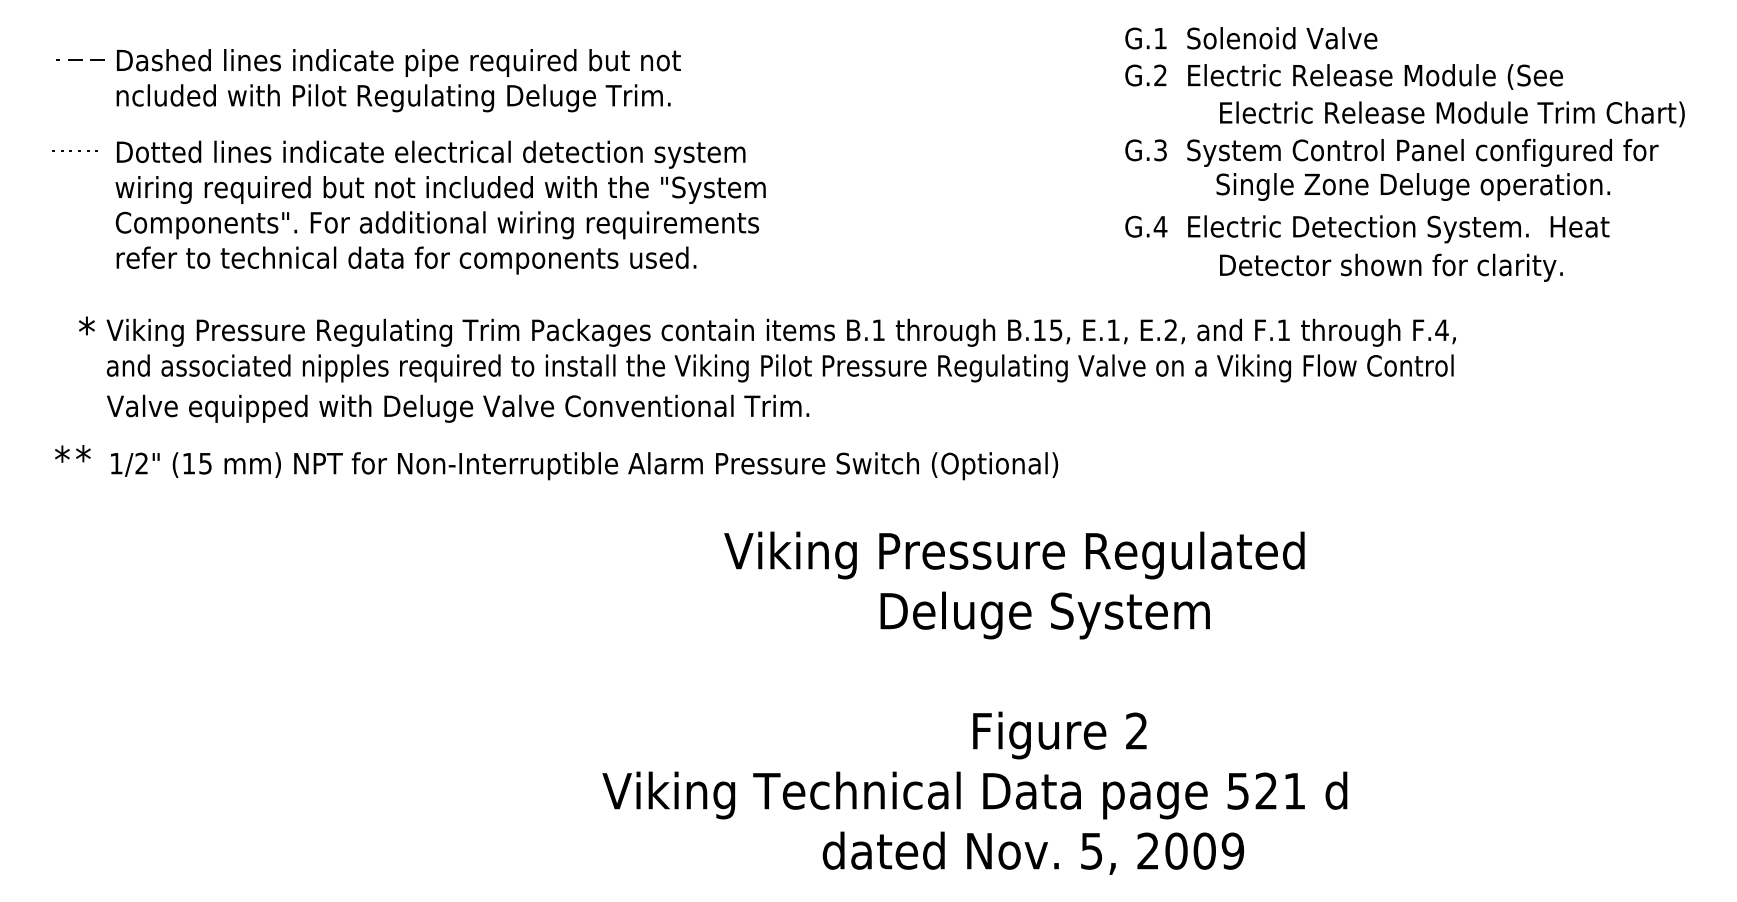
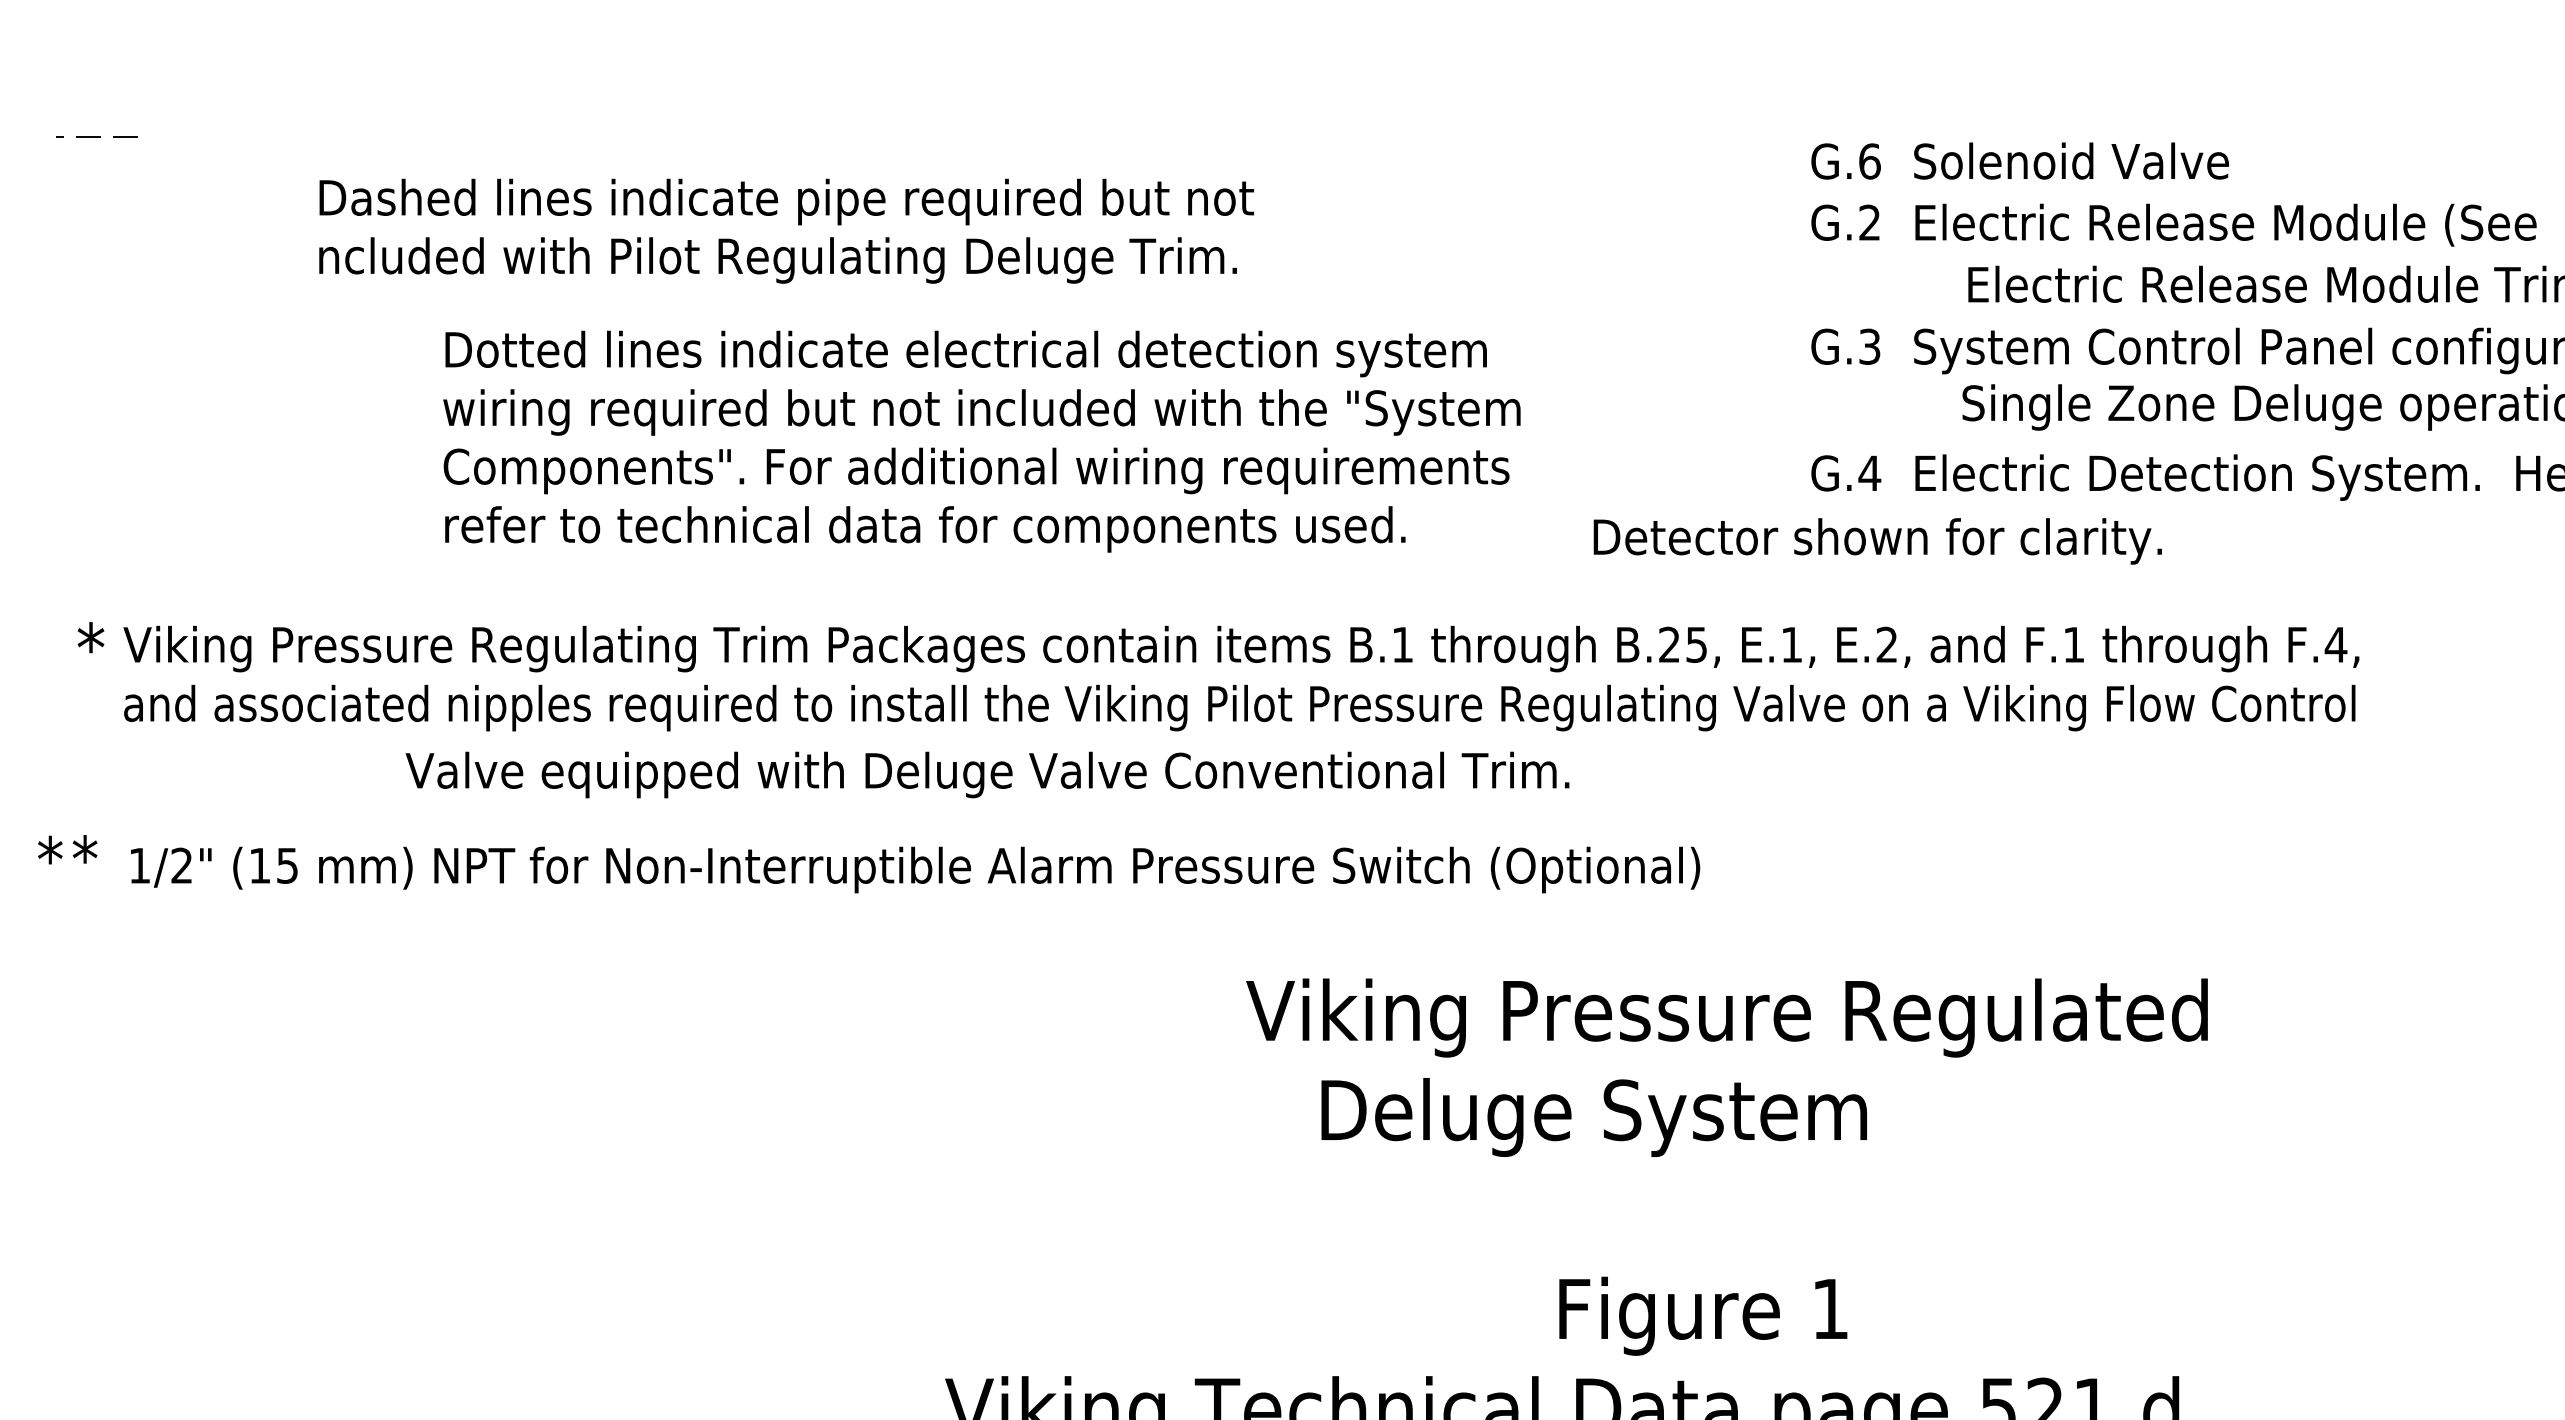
text: (1160, 38) -> (1869, 161), G.1 -> G.6
line: (80, 59) -> (96, 136), moved
text: (398, 80) -> (786, 231), moved
line: (71, 150) -> (65, 346), removed
text: (440, 207) -> (981, 441), moved
text: (1391, 267) -> (1877, 540), moved
text: (1039, 329) -> (1669, 643), B.15, -> B.25,
text: (458, 408) -> (988, 774), moved
text: (1014, 555) -> (1727, 1017), moved
text: (1044, 615) -> (1593, 1117), moved
text: (1136, 730) -> (1829, 1307), 2 -> 1

